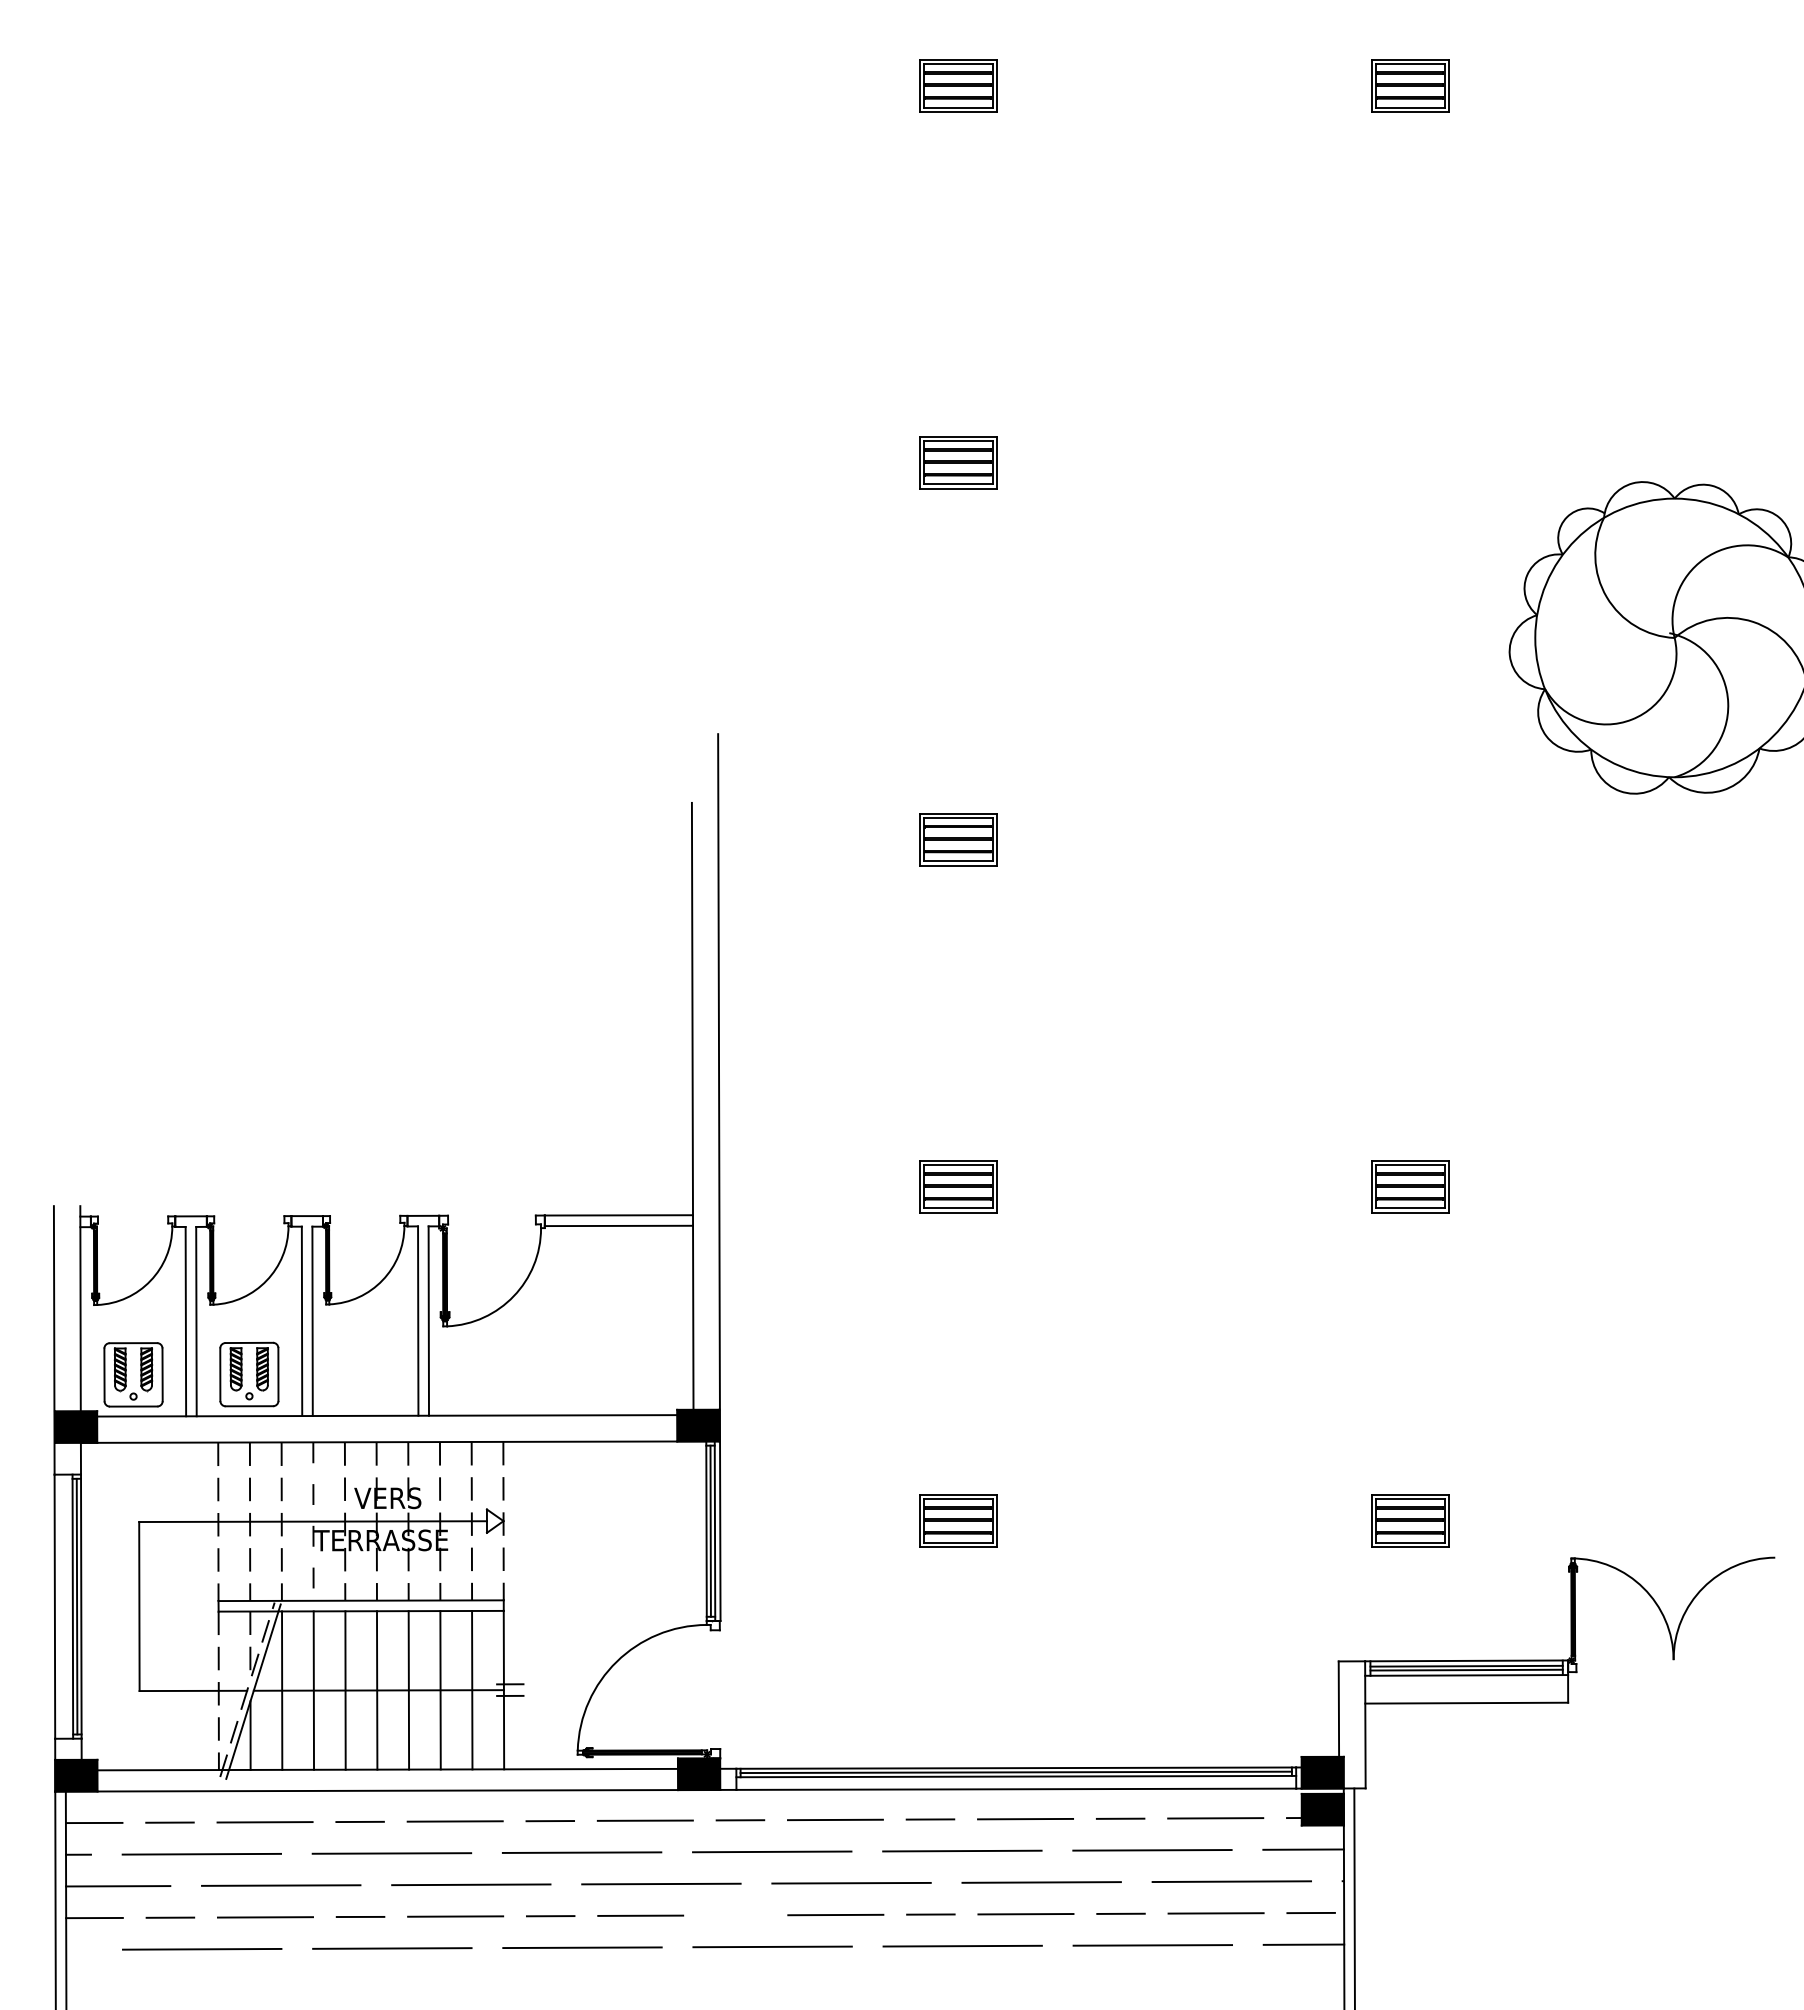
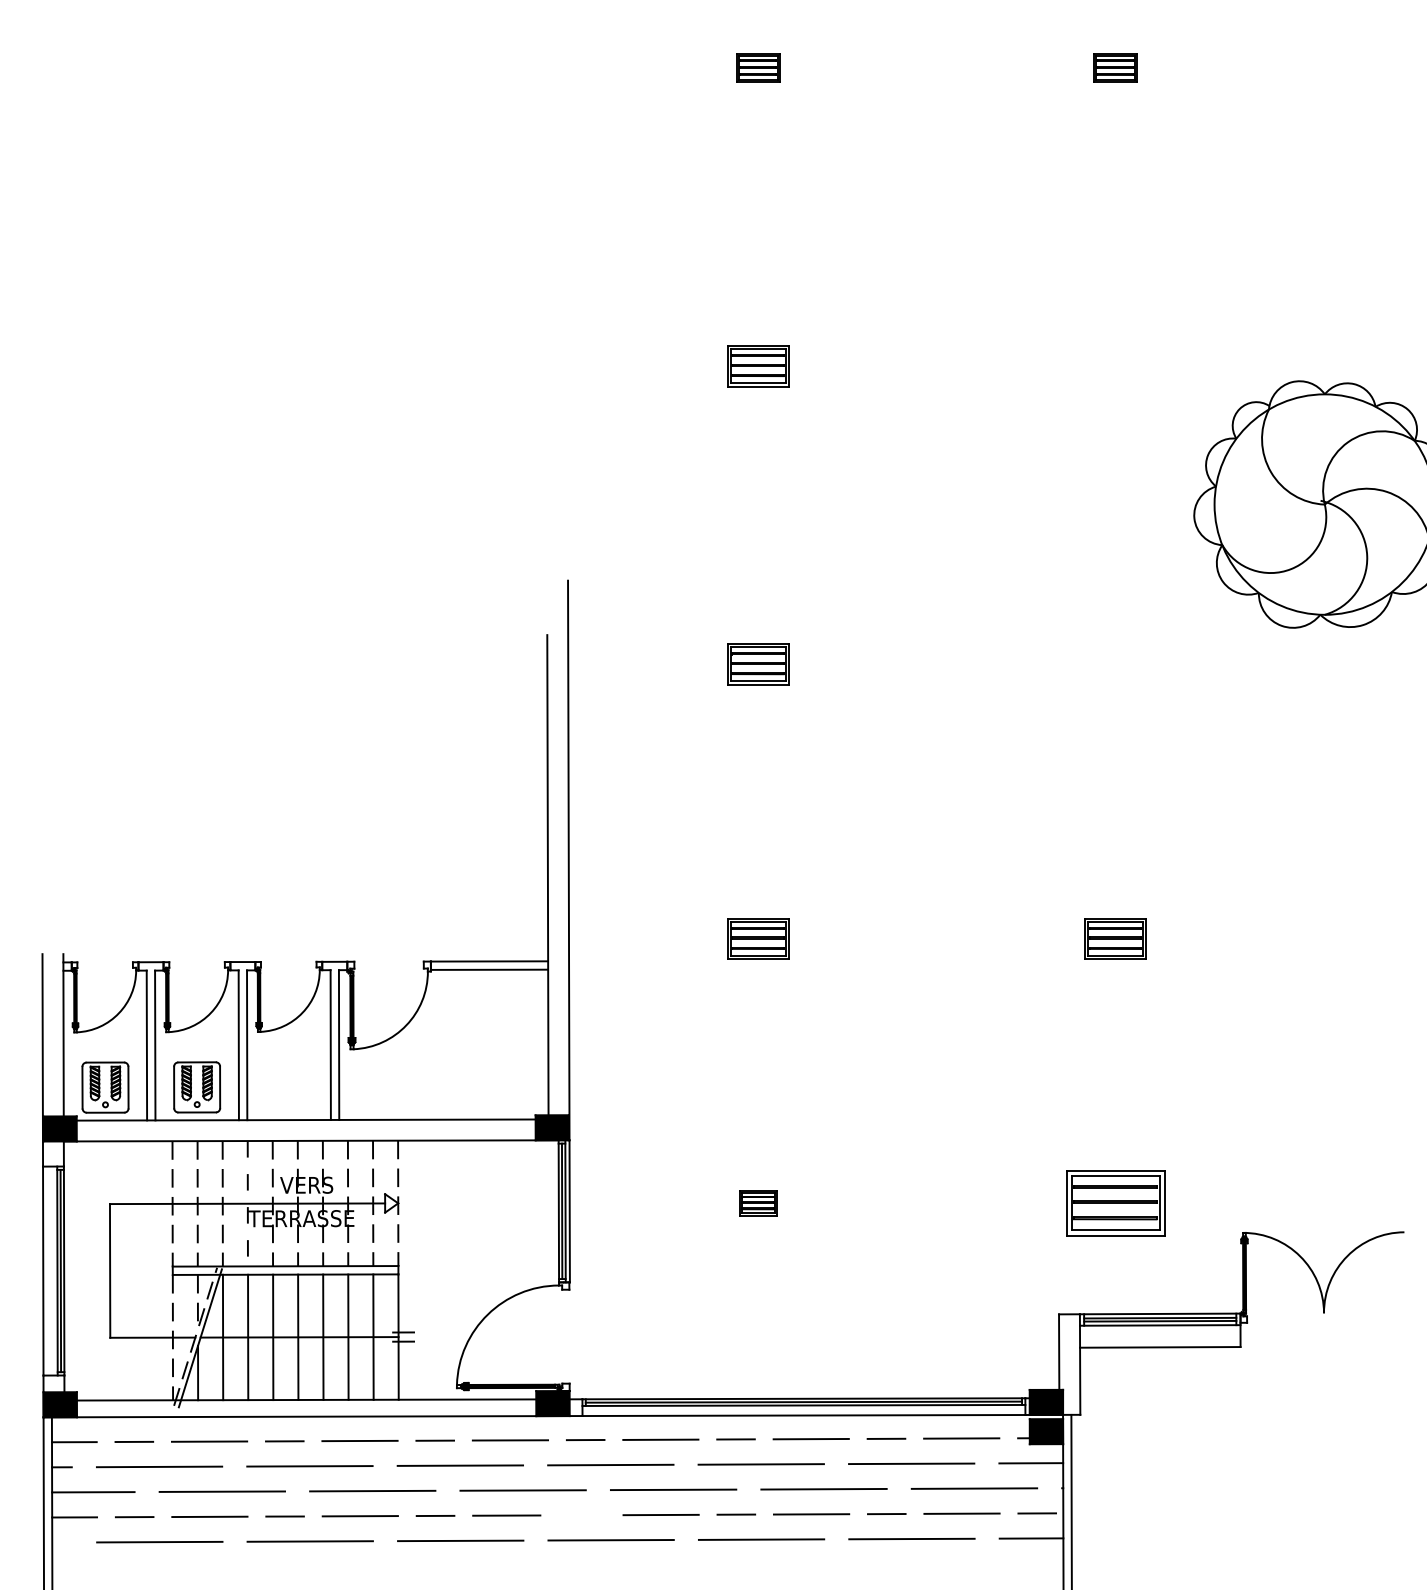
part: (958, 85) -> (758, 67), size x0.7
part: (1410, 85) -> (1115, 67), size x0.7
part: (958, 1520) -> (758, 1202), size x0.6
part: (1410, 1520) -> (1115, 1202), size x1.6

